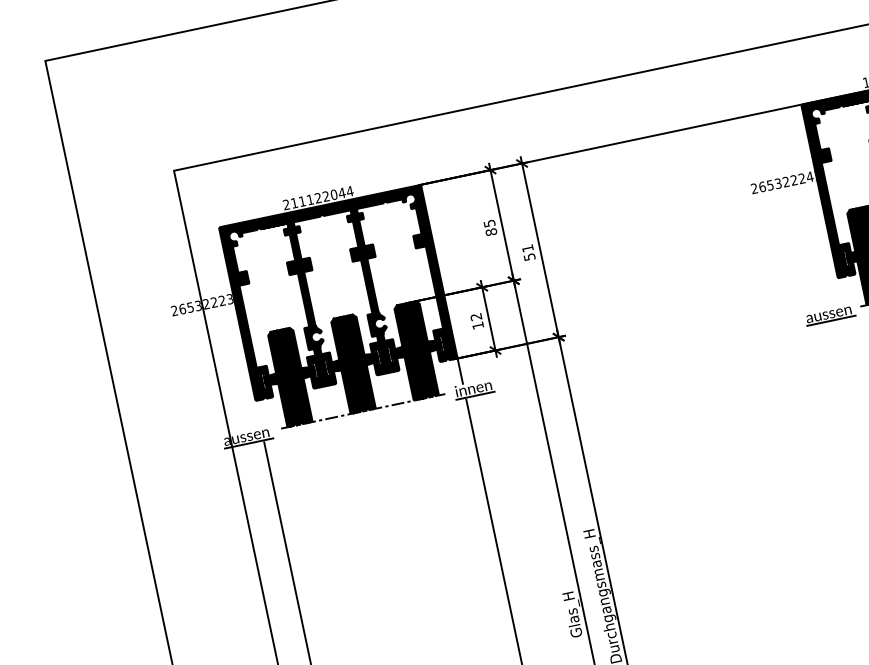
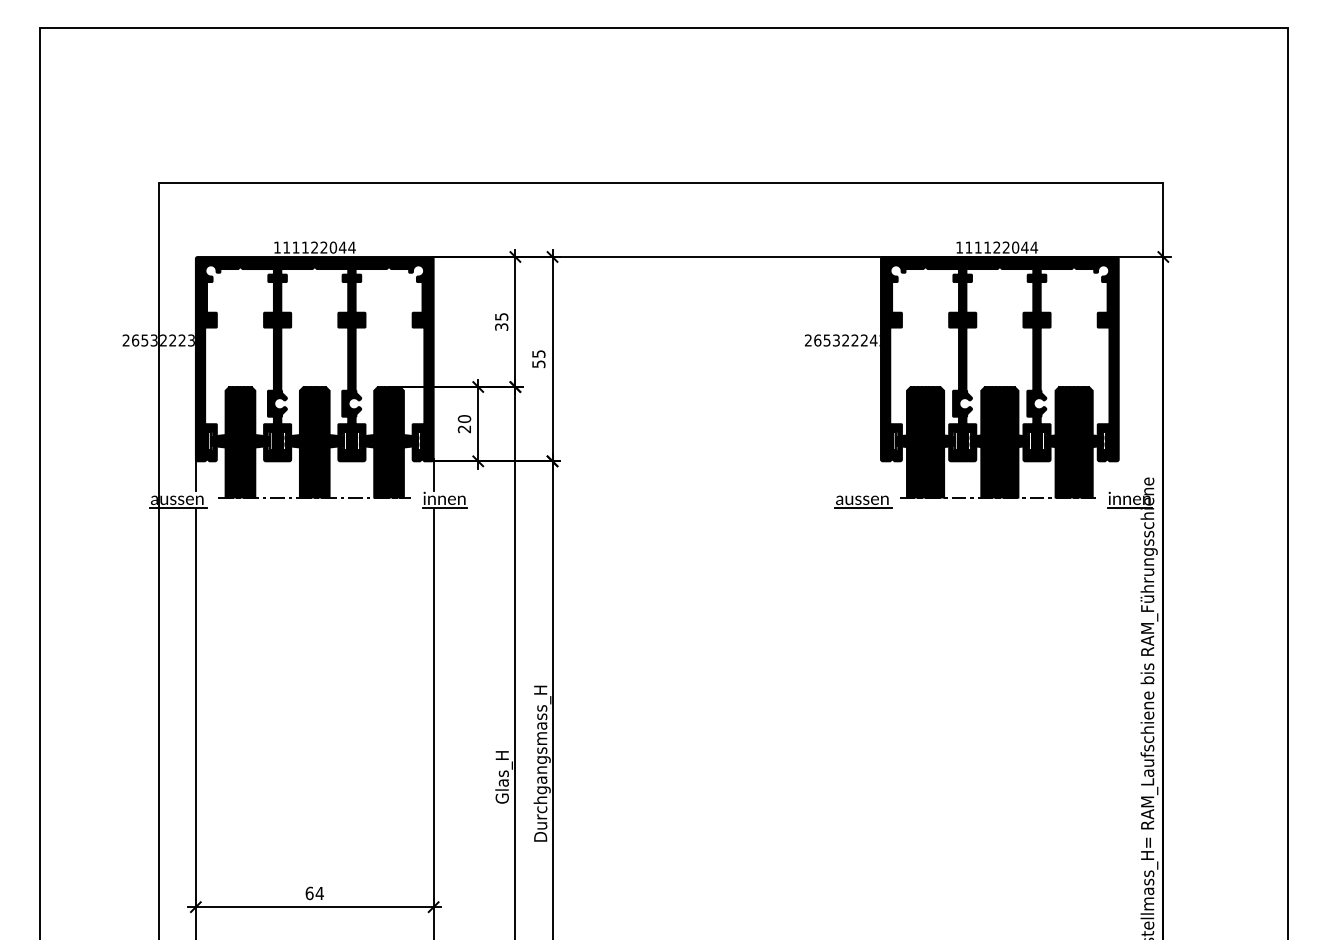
text: (285, 204) -> (276, 247), 211122044 -> 111122044
text: (491, 231) -> (501, 326), 85 -> 35
text: (527, 248) -> (538, 353), 51 -> 55
text: (477, 321) -> (464, 424), 12 -> 20
line: (257, 413) -> (195, 475), added

